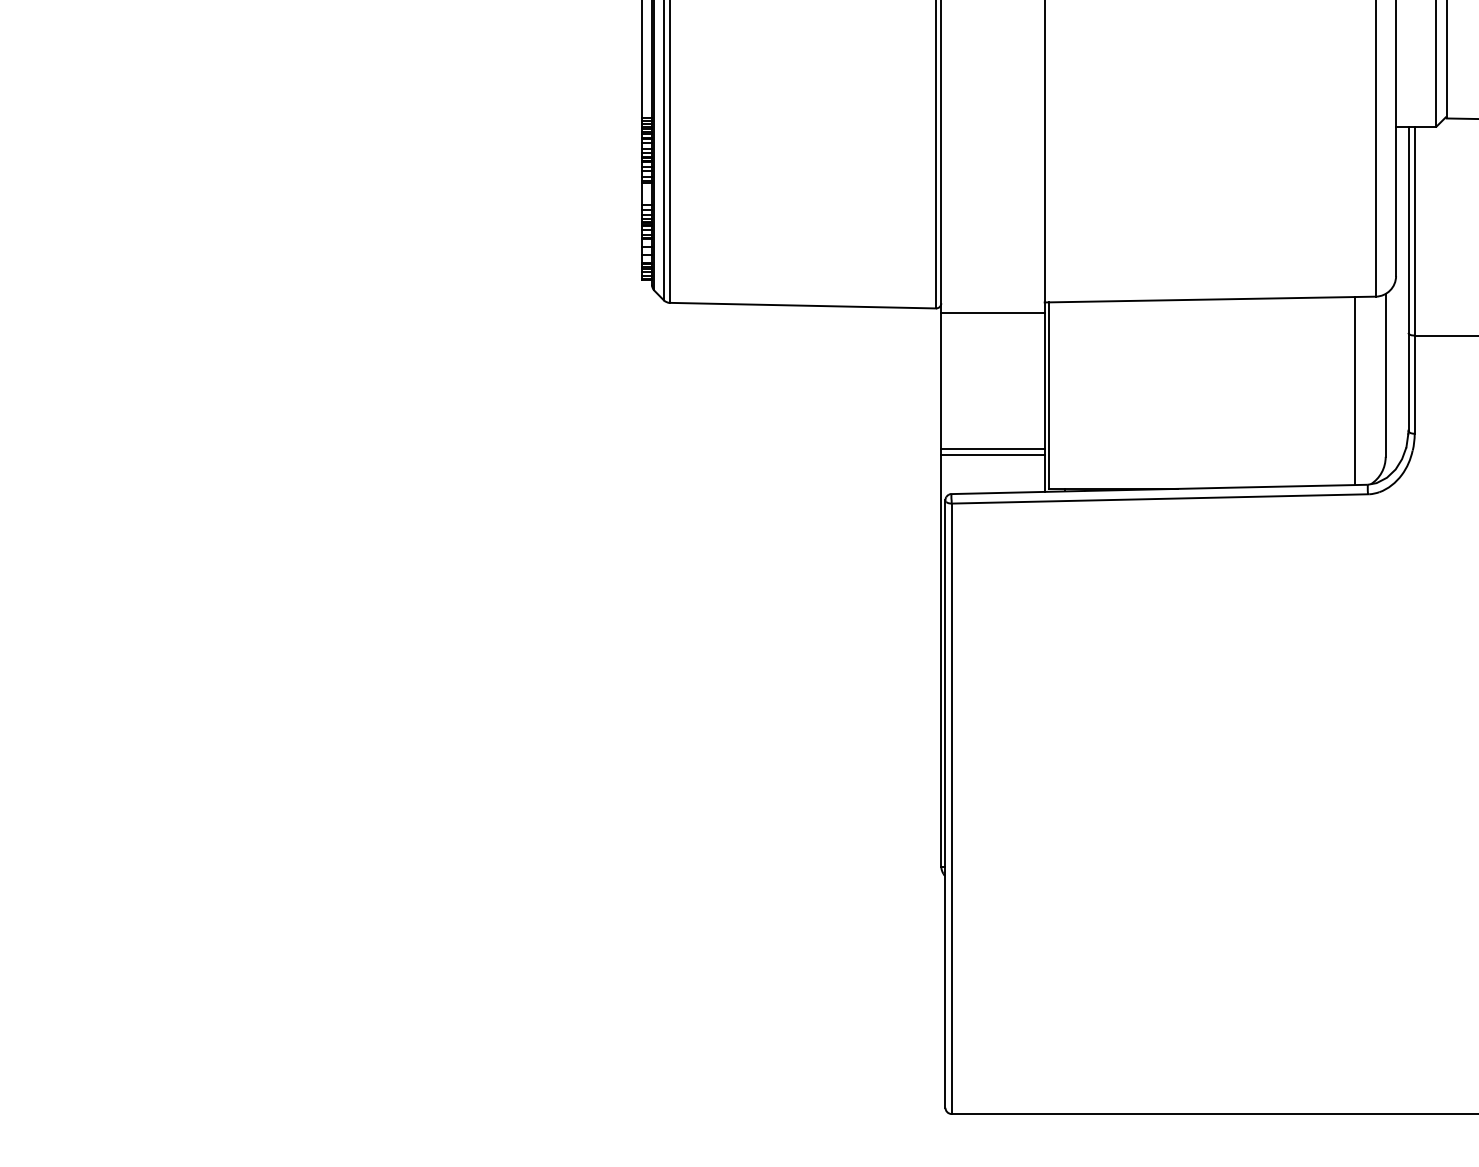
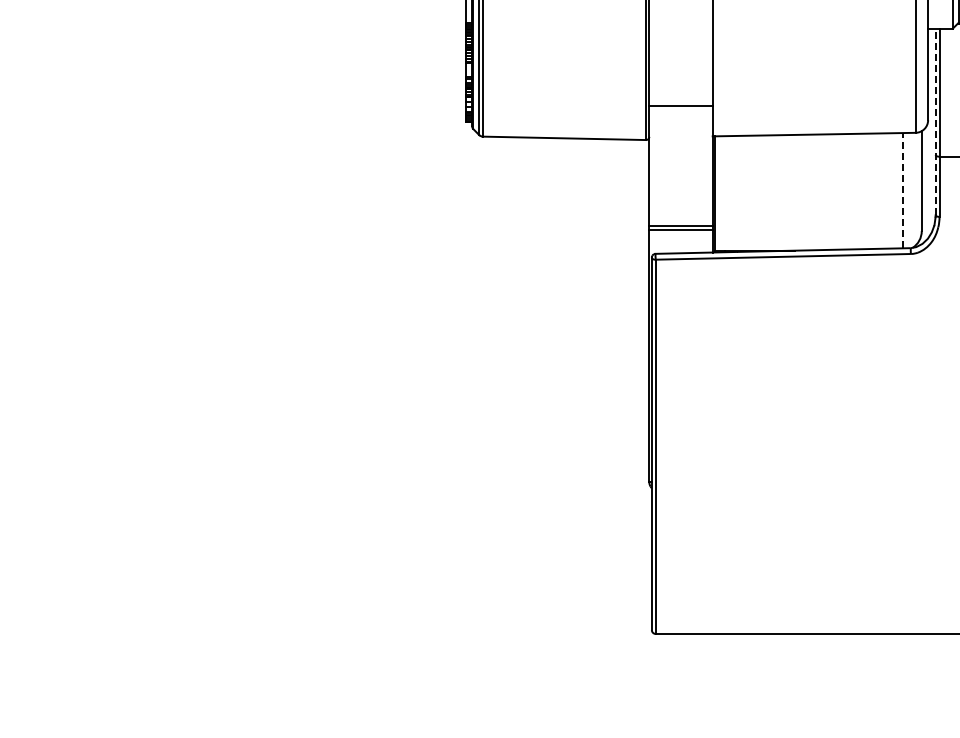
line: (1408, 278) -> (935, 121), solid -> dashed
line: (992, 312) -> (680, 105), moved
line: (1354, 390) -> (902, 190), solid -> dashed

